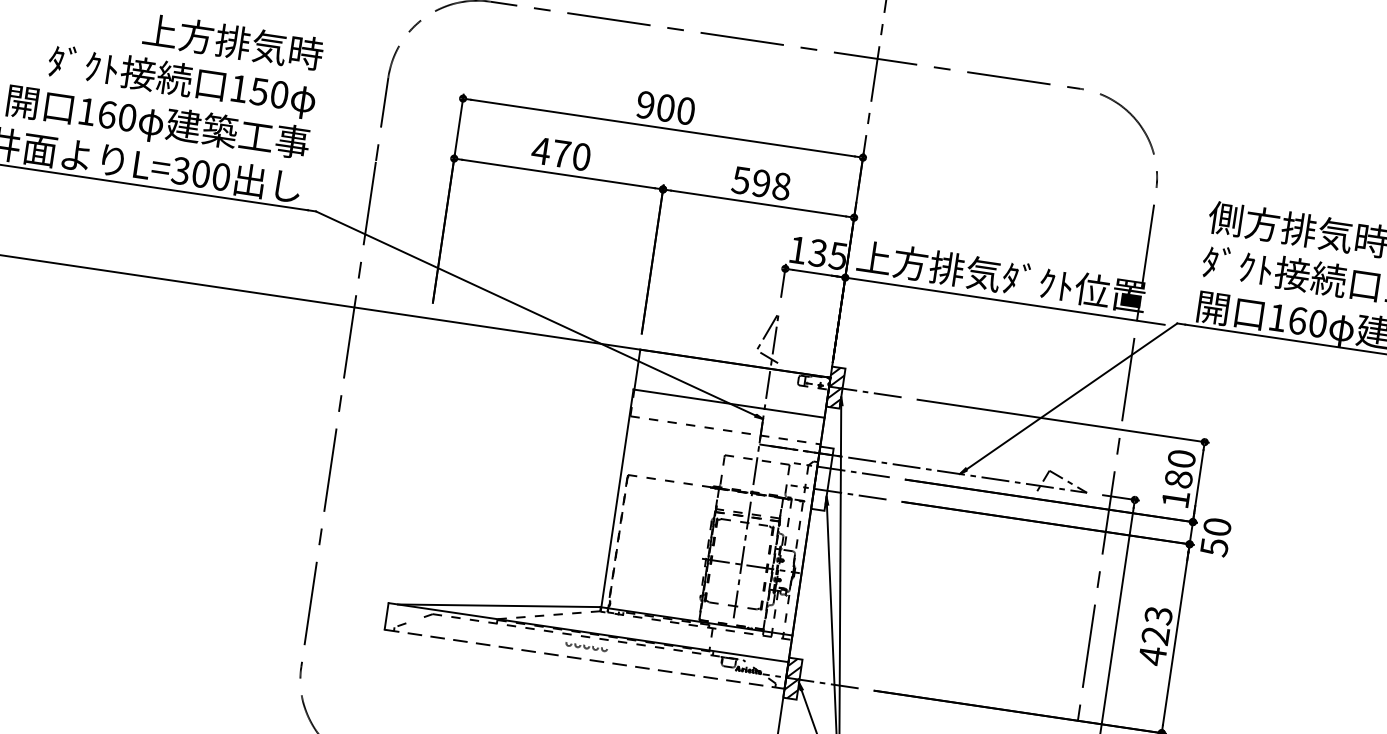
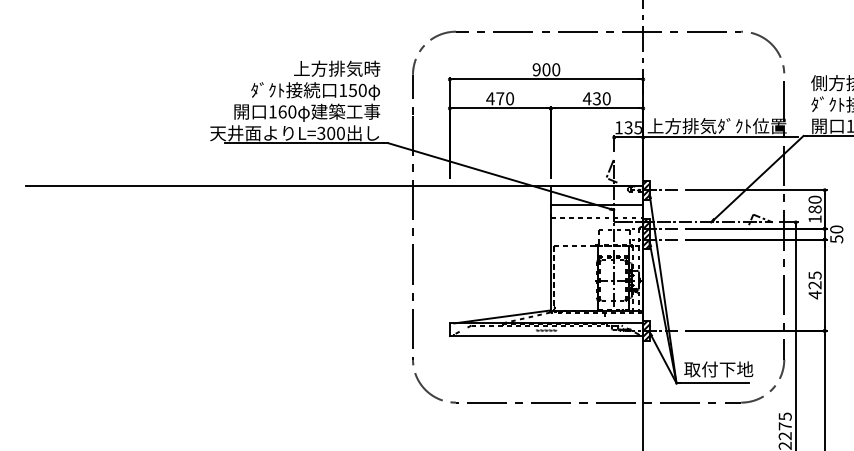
text: (760, 182) -> (596, 98), 598 -> 430
hatch: (822, 479) -> (646, 234), added
text: (1157, 615) -> (814, 275), 423 -> 425
line: (584, 659) -> (546, 336), dashed -> solid

